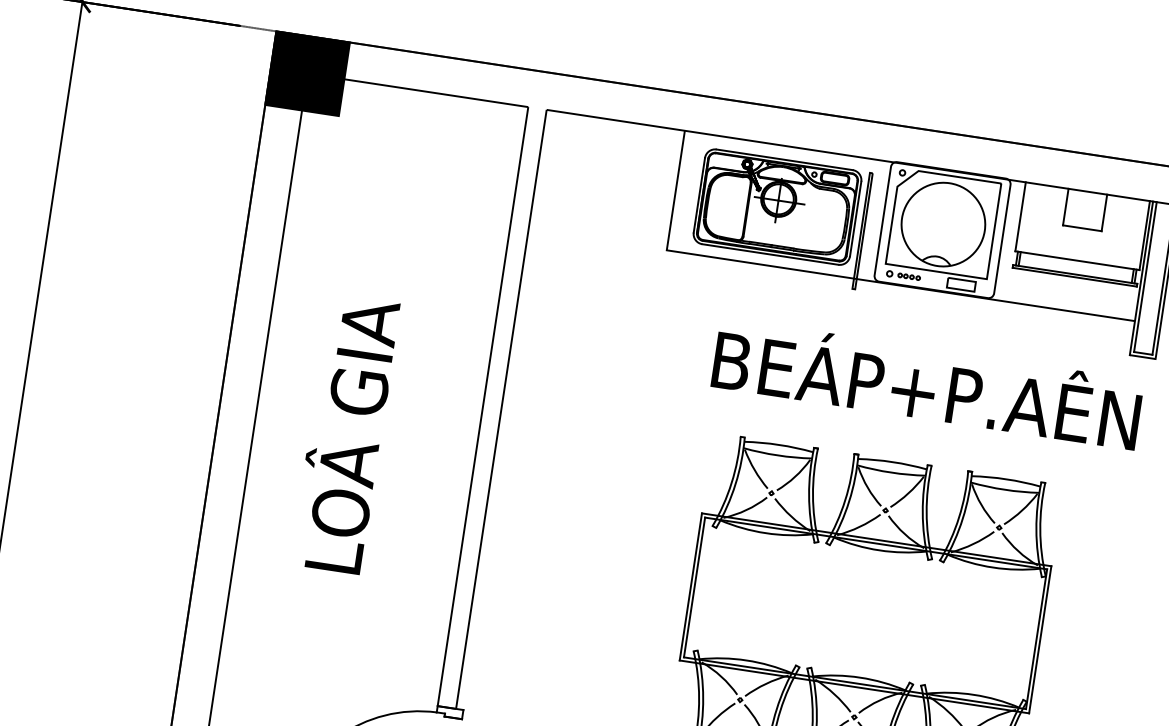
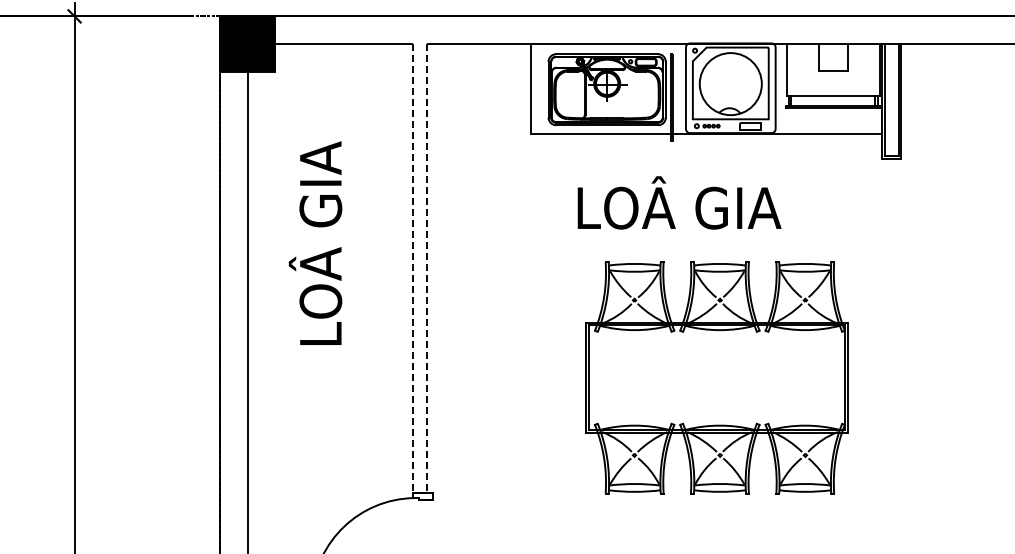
text: (929, 383) -> (738, 202), BEÁP+P.AÊN -> LOÂ GIA
line: (483, 406) -> (413, 268), solid -> dashed
line: (501, 409) -> (427, 268), solid -> dashed
text: (345, 433) -> (315, 242), moved

